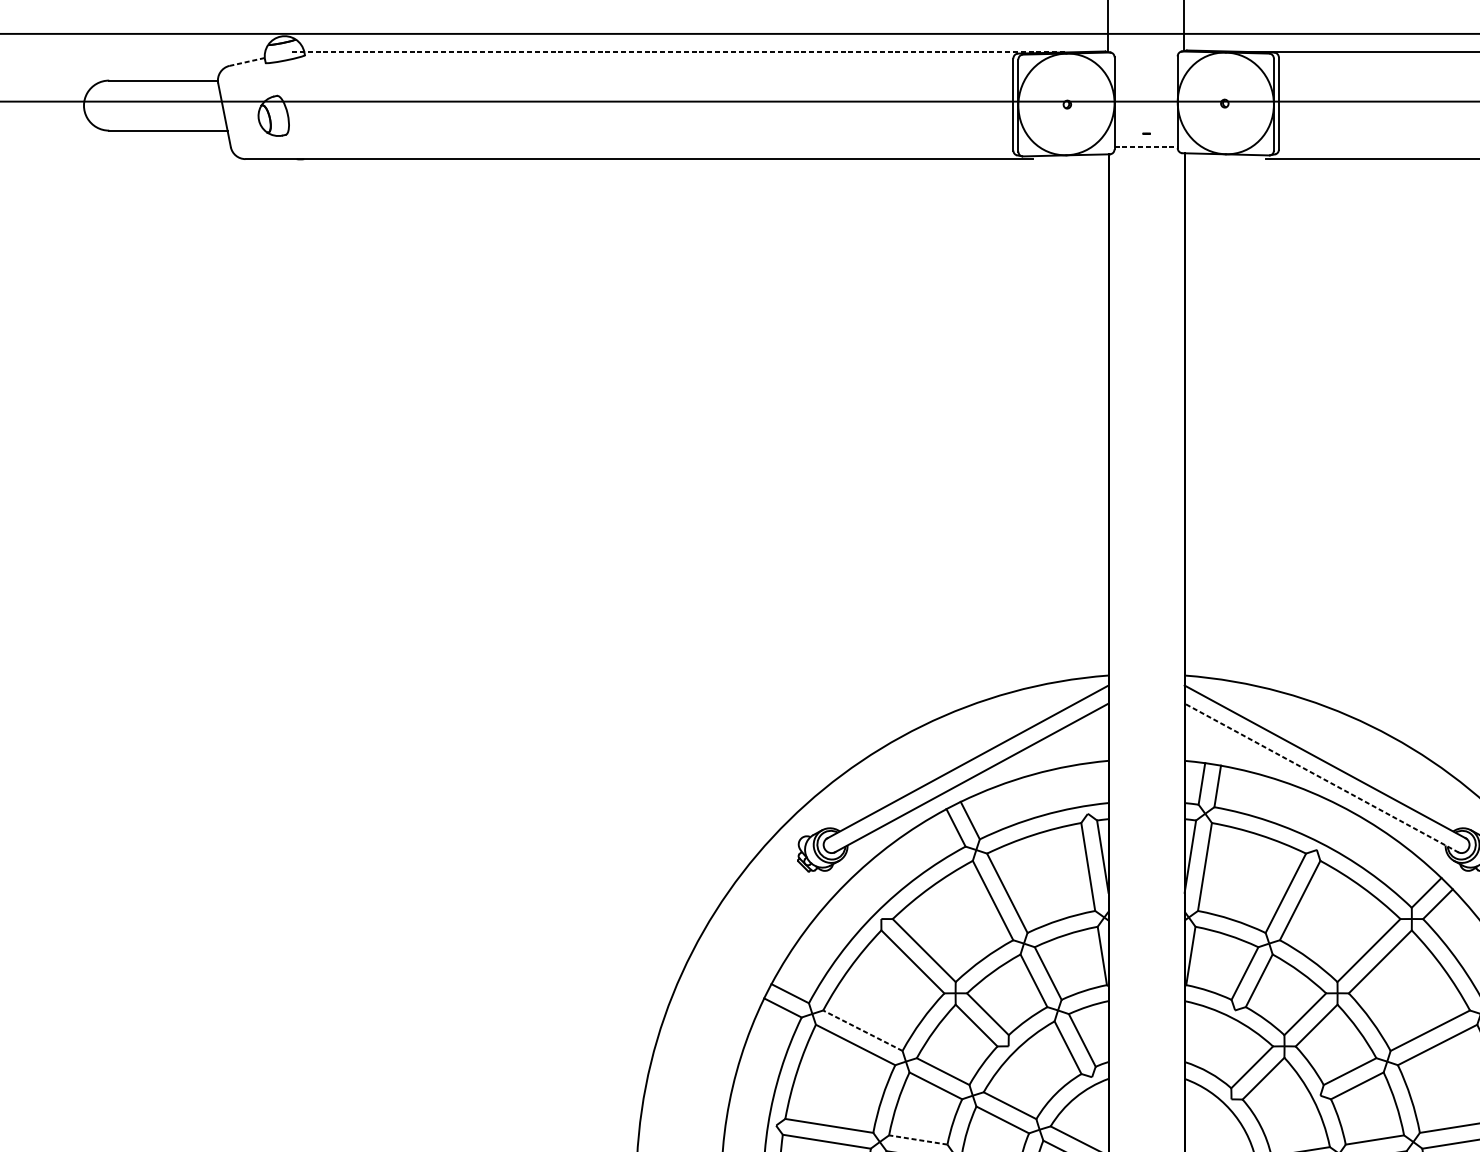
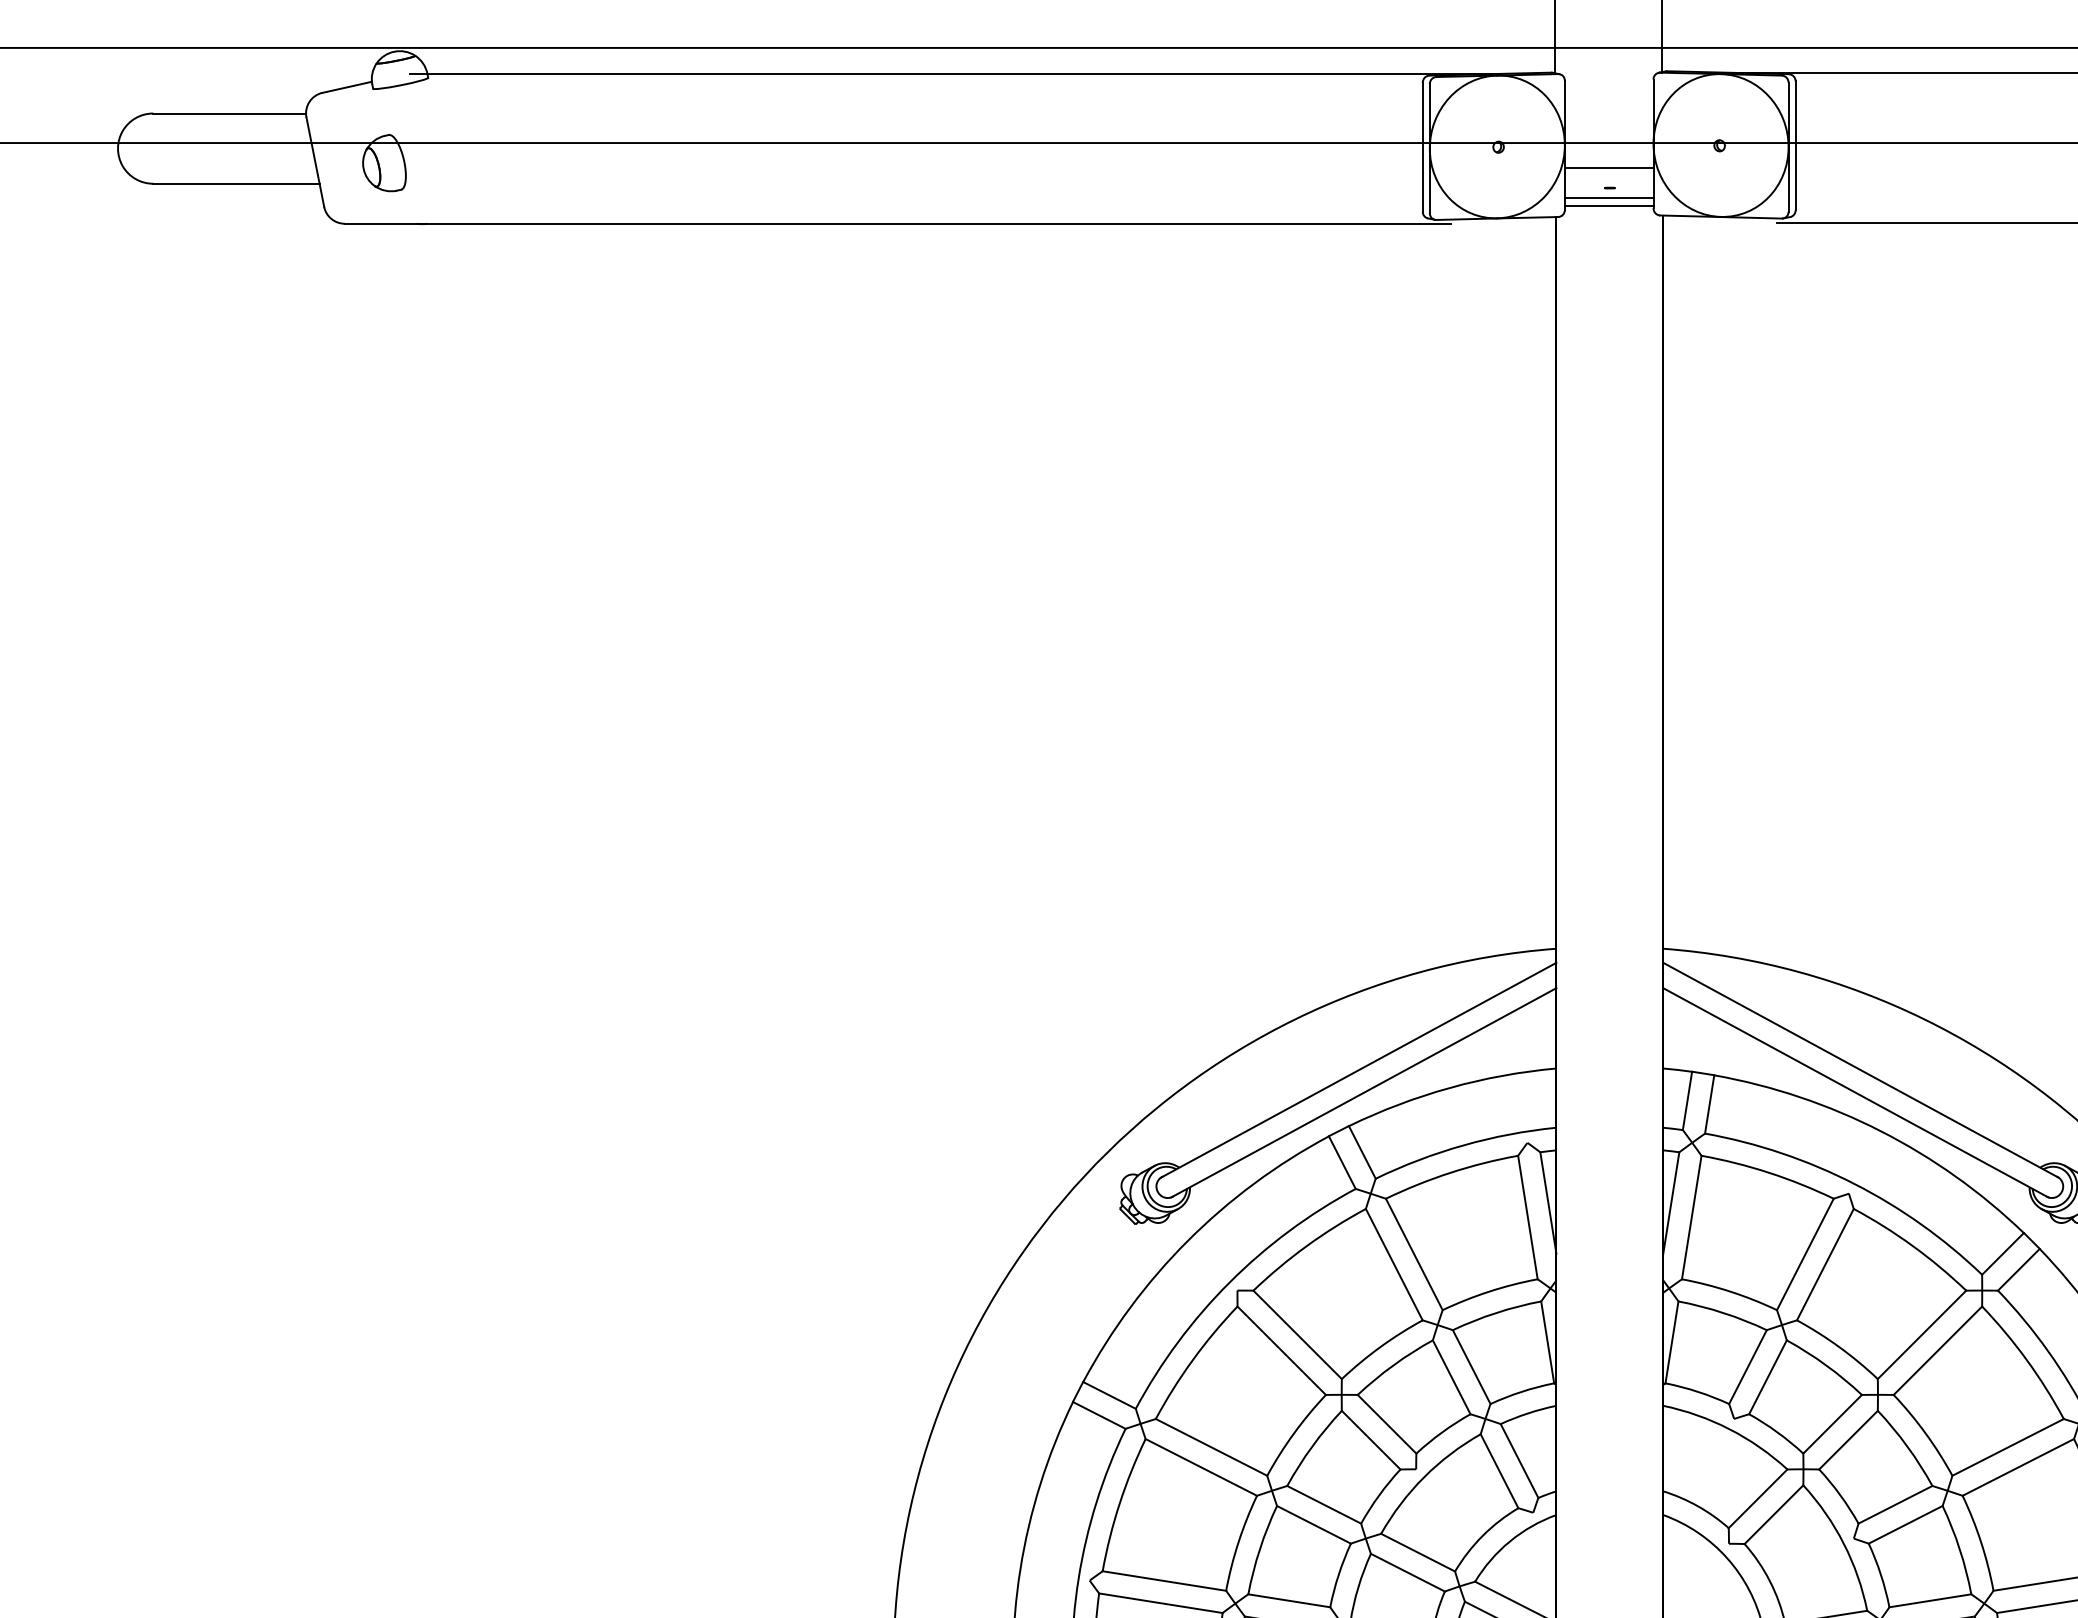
line: (680, 52) -> (955, 73), dashed -> solid
line: (246, 62) -> (346, 87), dashed -> solid
line: (1145, 119) -> (1608, 168), added
line: (1145, 140) -> (1608, 197), added
line: (1146, 146) -> (1609, 206), dashed -> solid
line: (1321, 777) -> (1855, 1092), dashed -> solid
line: (862, 1030) -> (1211, 1447), dashed -> solid
line: (917, 1139) -> (1288, 1600), dashed -> solid

